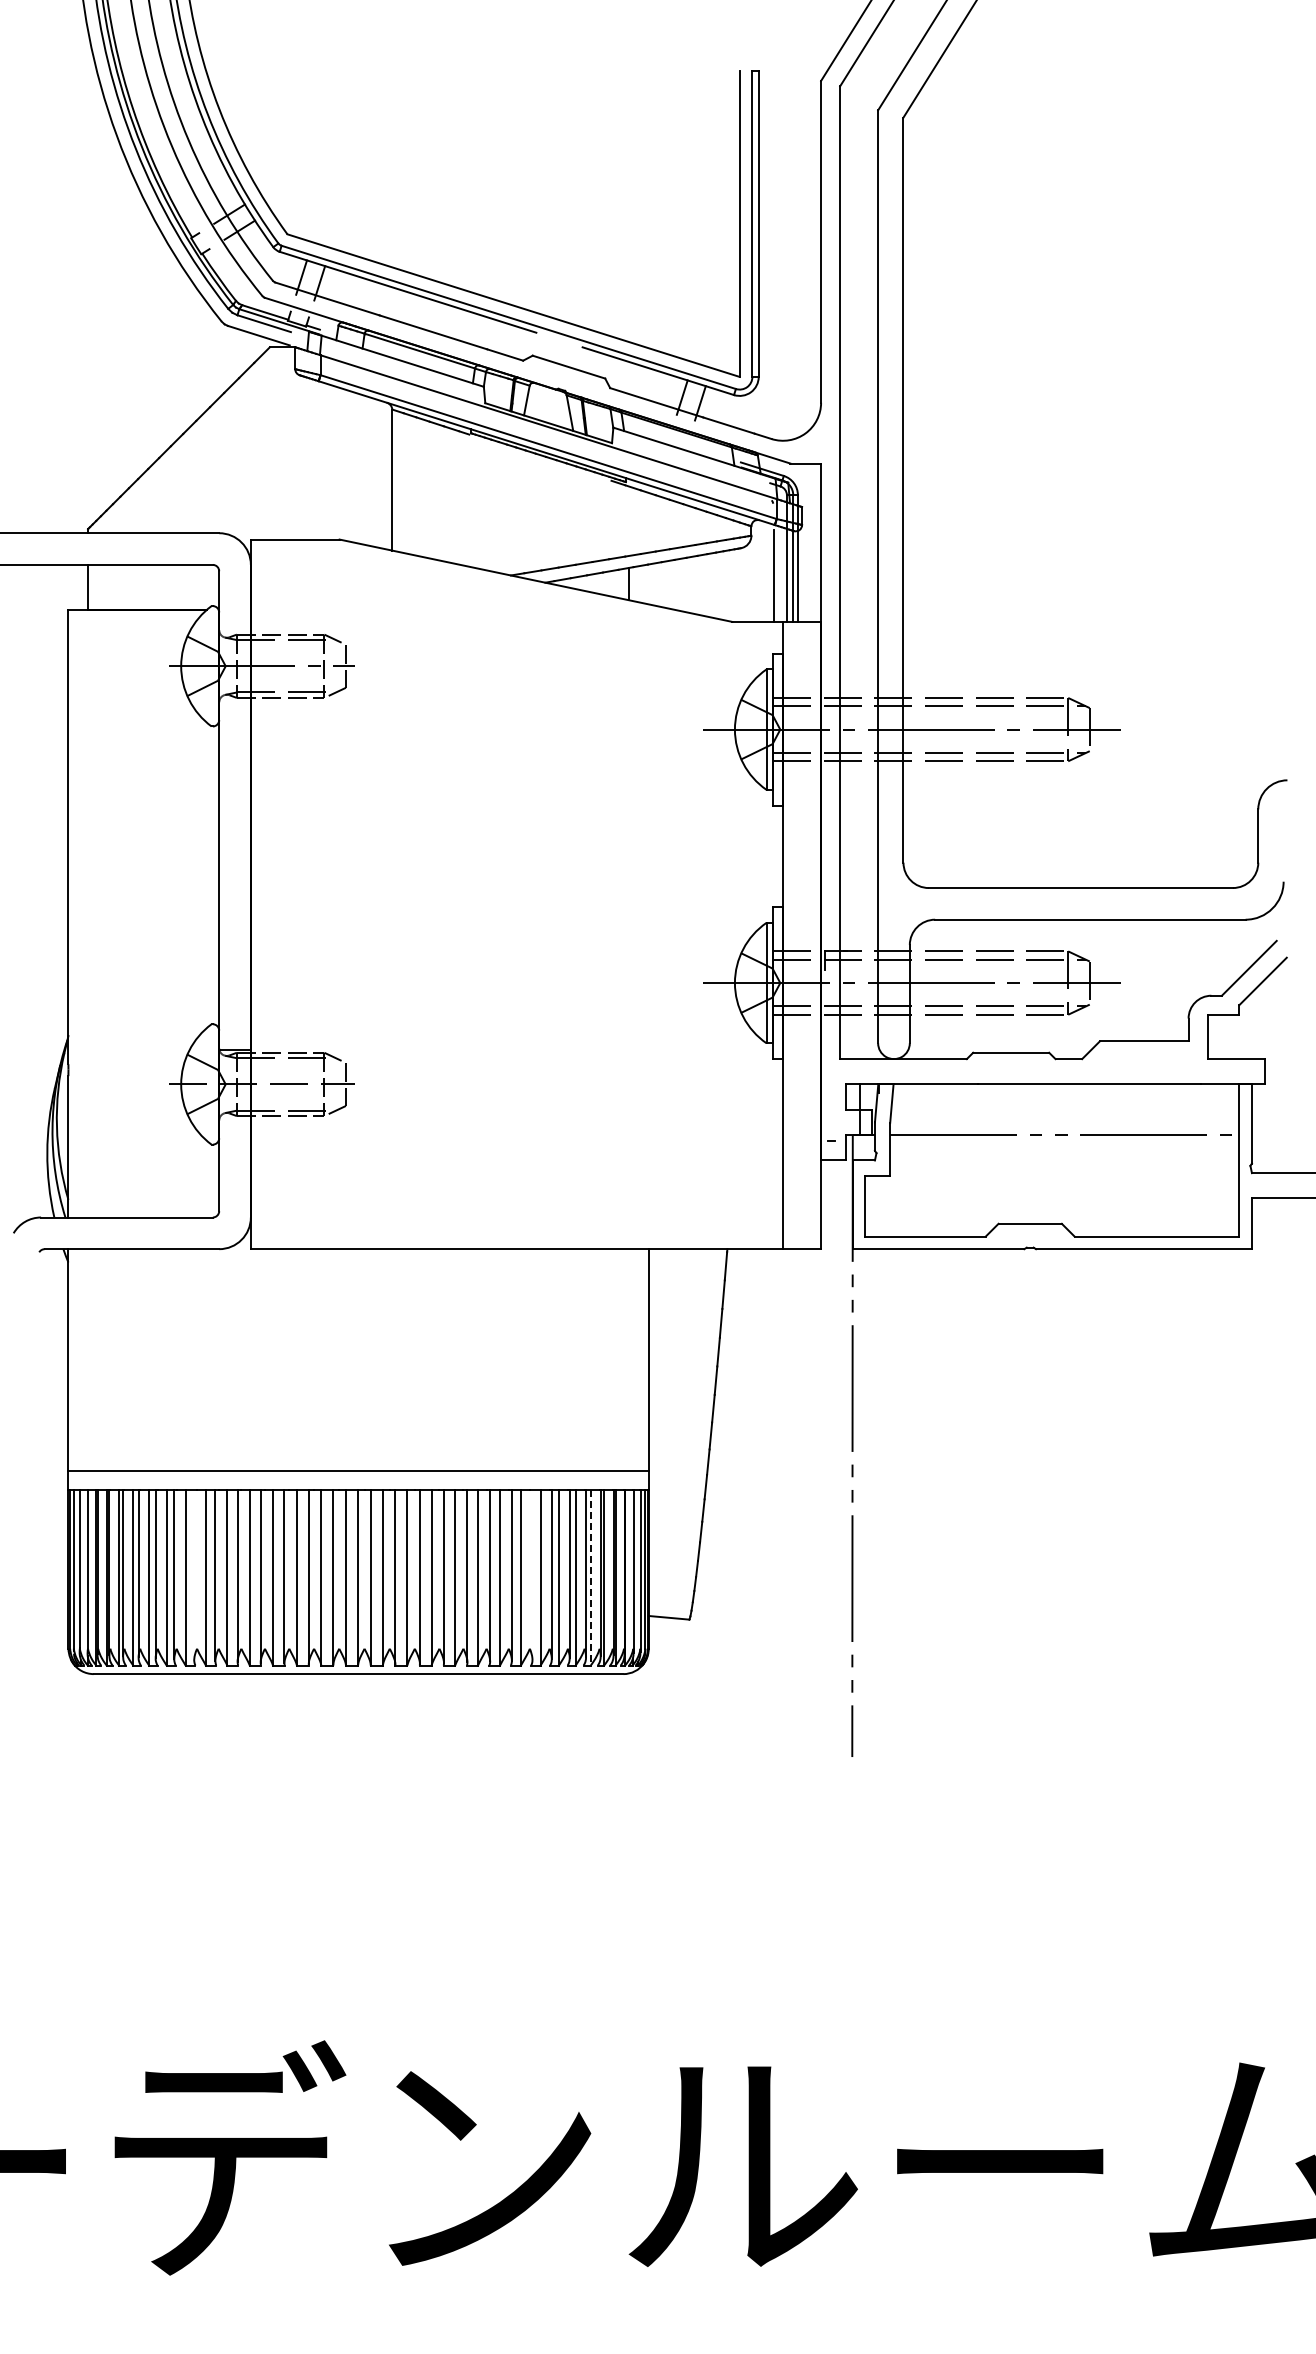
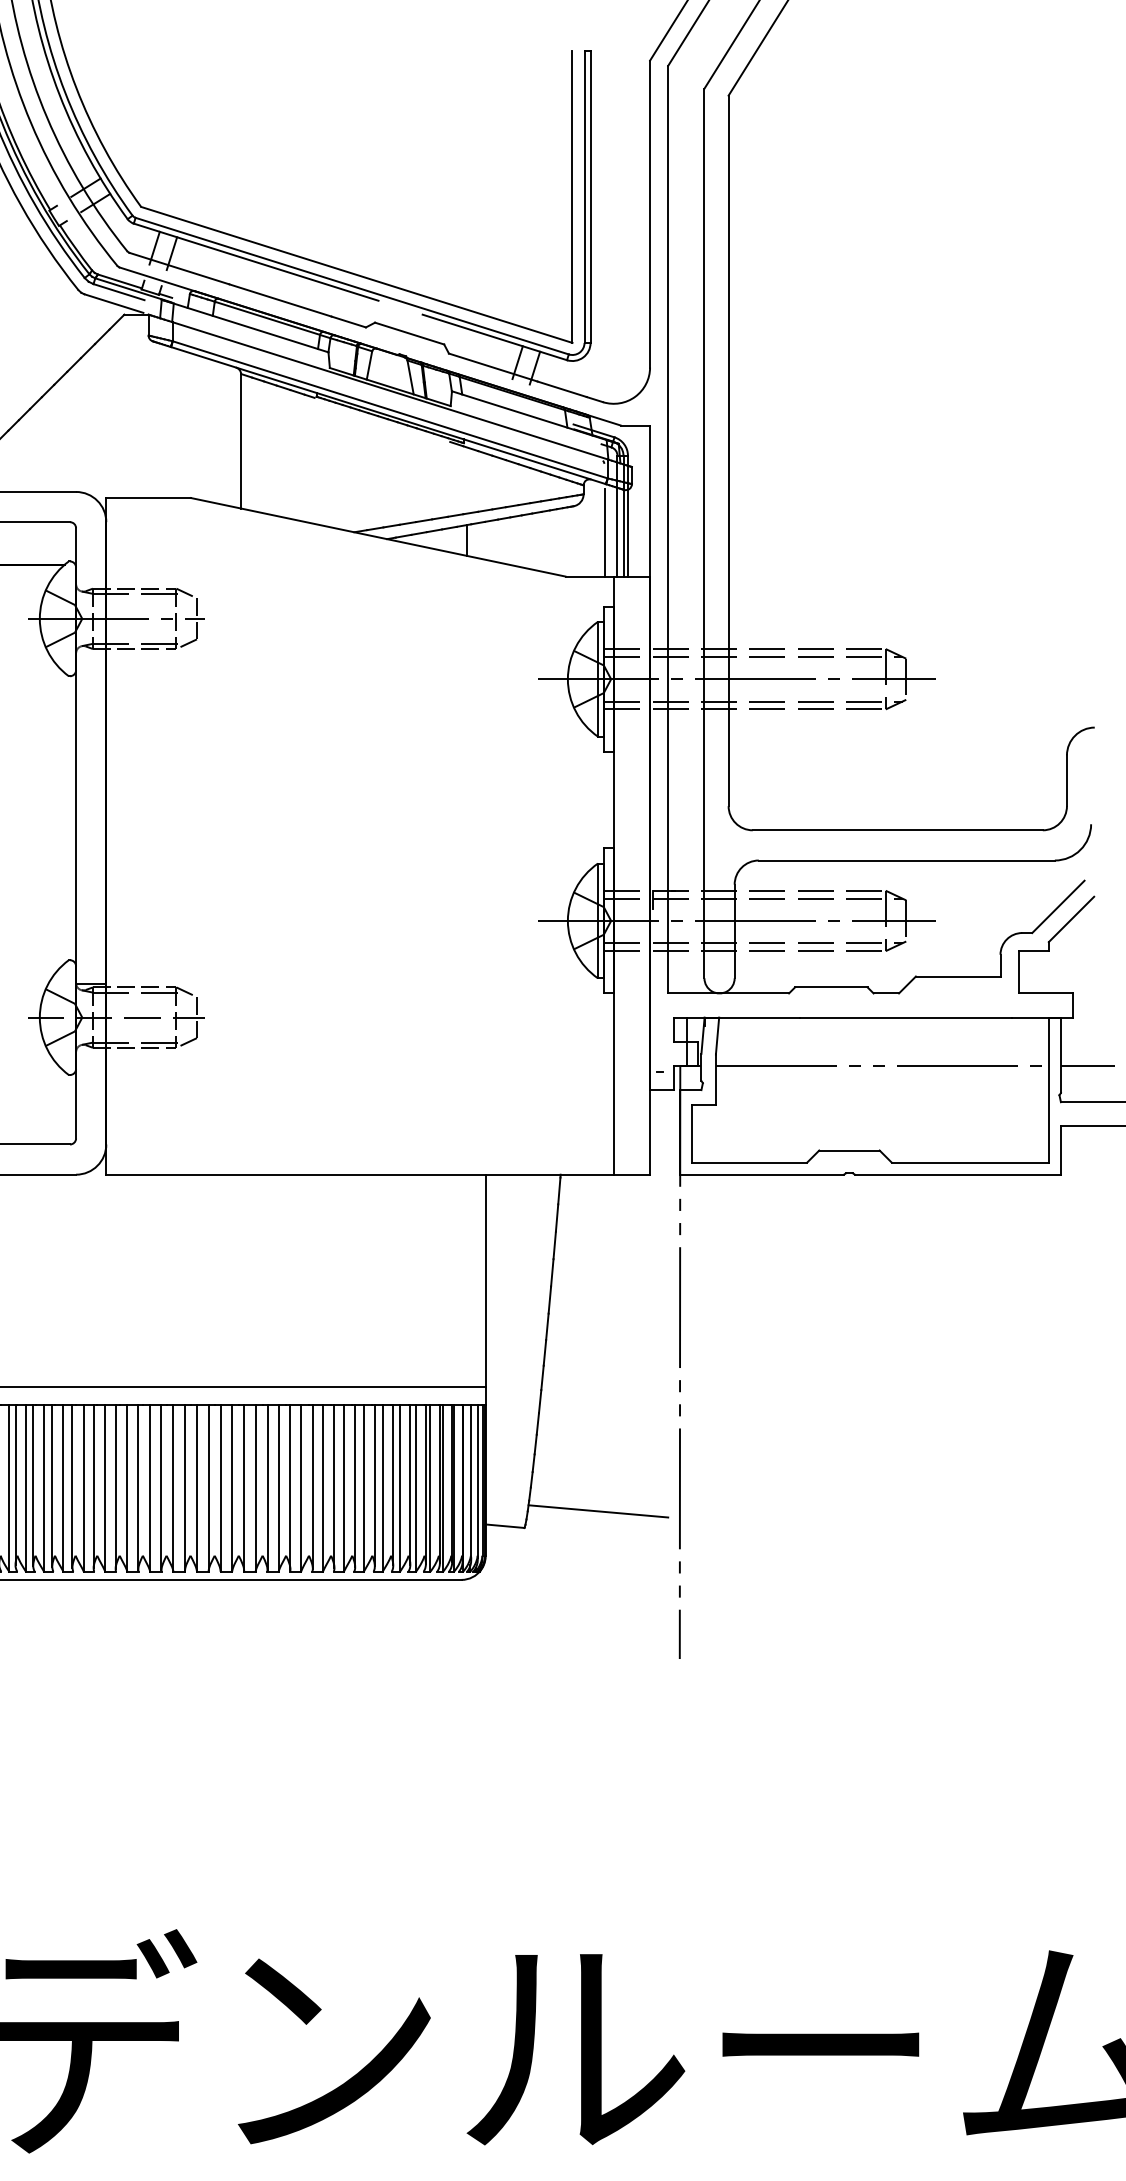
line: (1279, 1135) -> (1087, 1066), added
line: (532, 1574) -> (374, 1484), added
line: (194, 1575) -> (52, 1485), added
line: (590, 1577) -> (430, 1487), dashed -> solid
line: (766, 1601) -> (597, 1510), added

